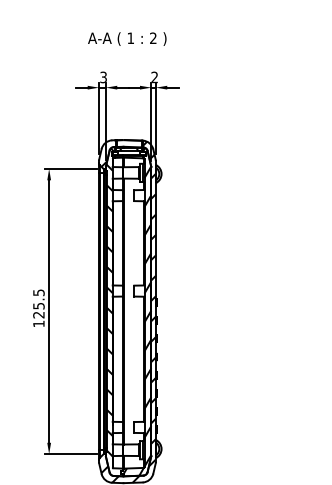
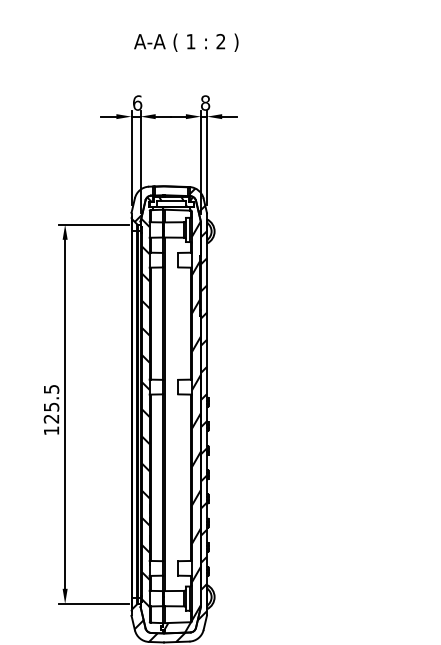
text: (127, 38) -> (186, 41), moved
text: (103, 77) -> (137, 103), 3 -> 6
text: (154, 77) -> (205, 103), 2 -> 8

